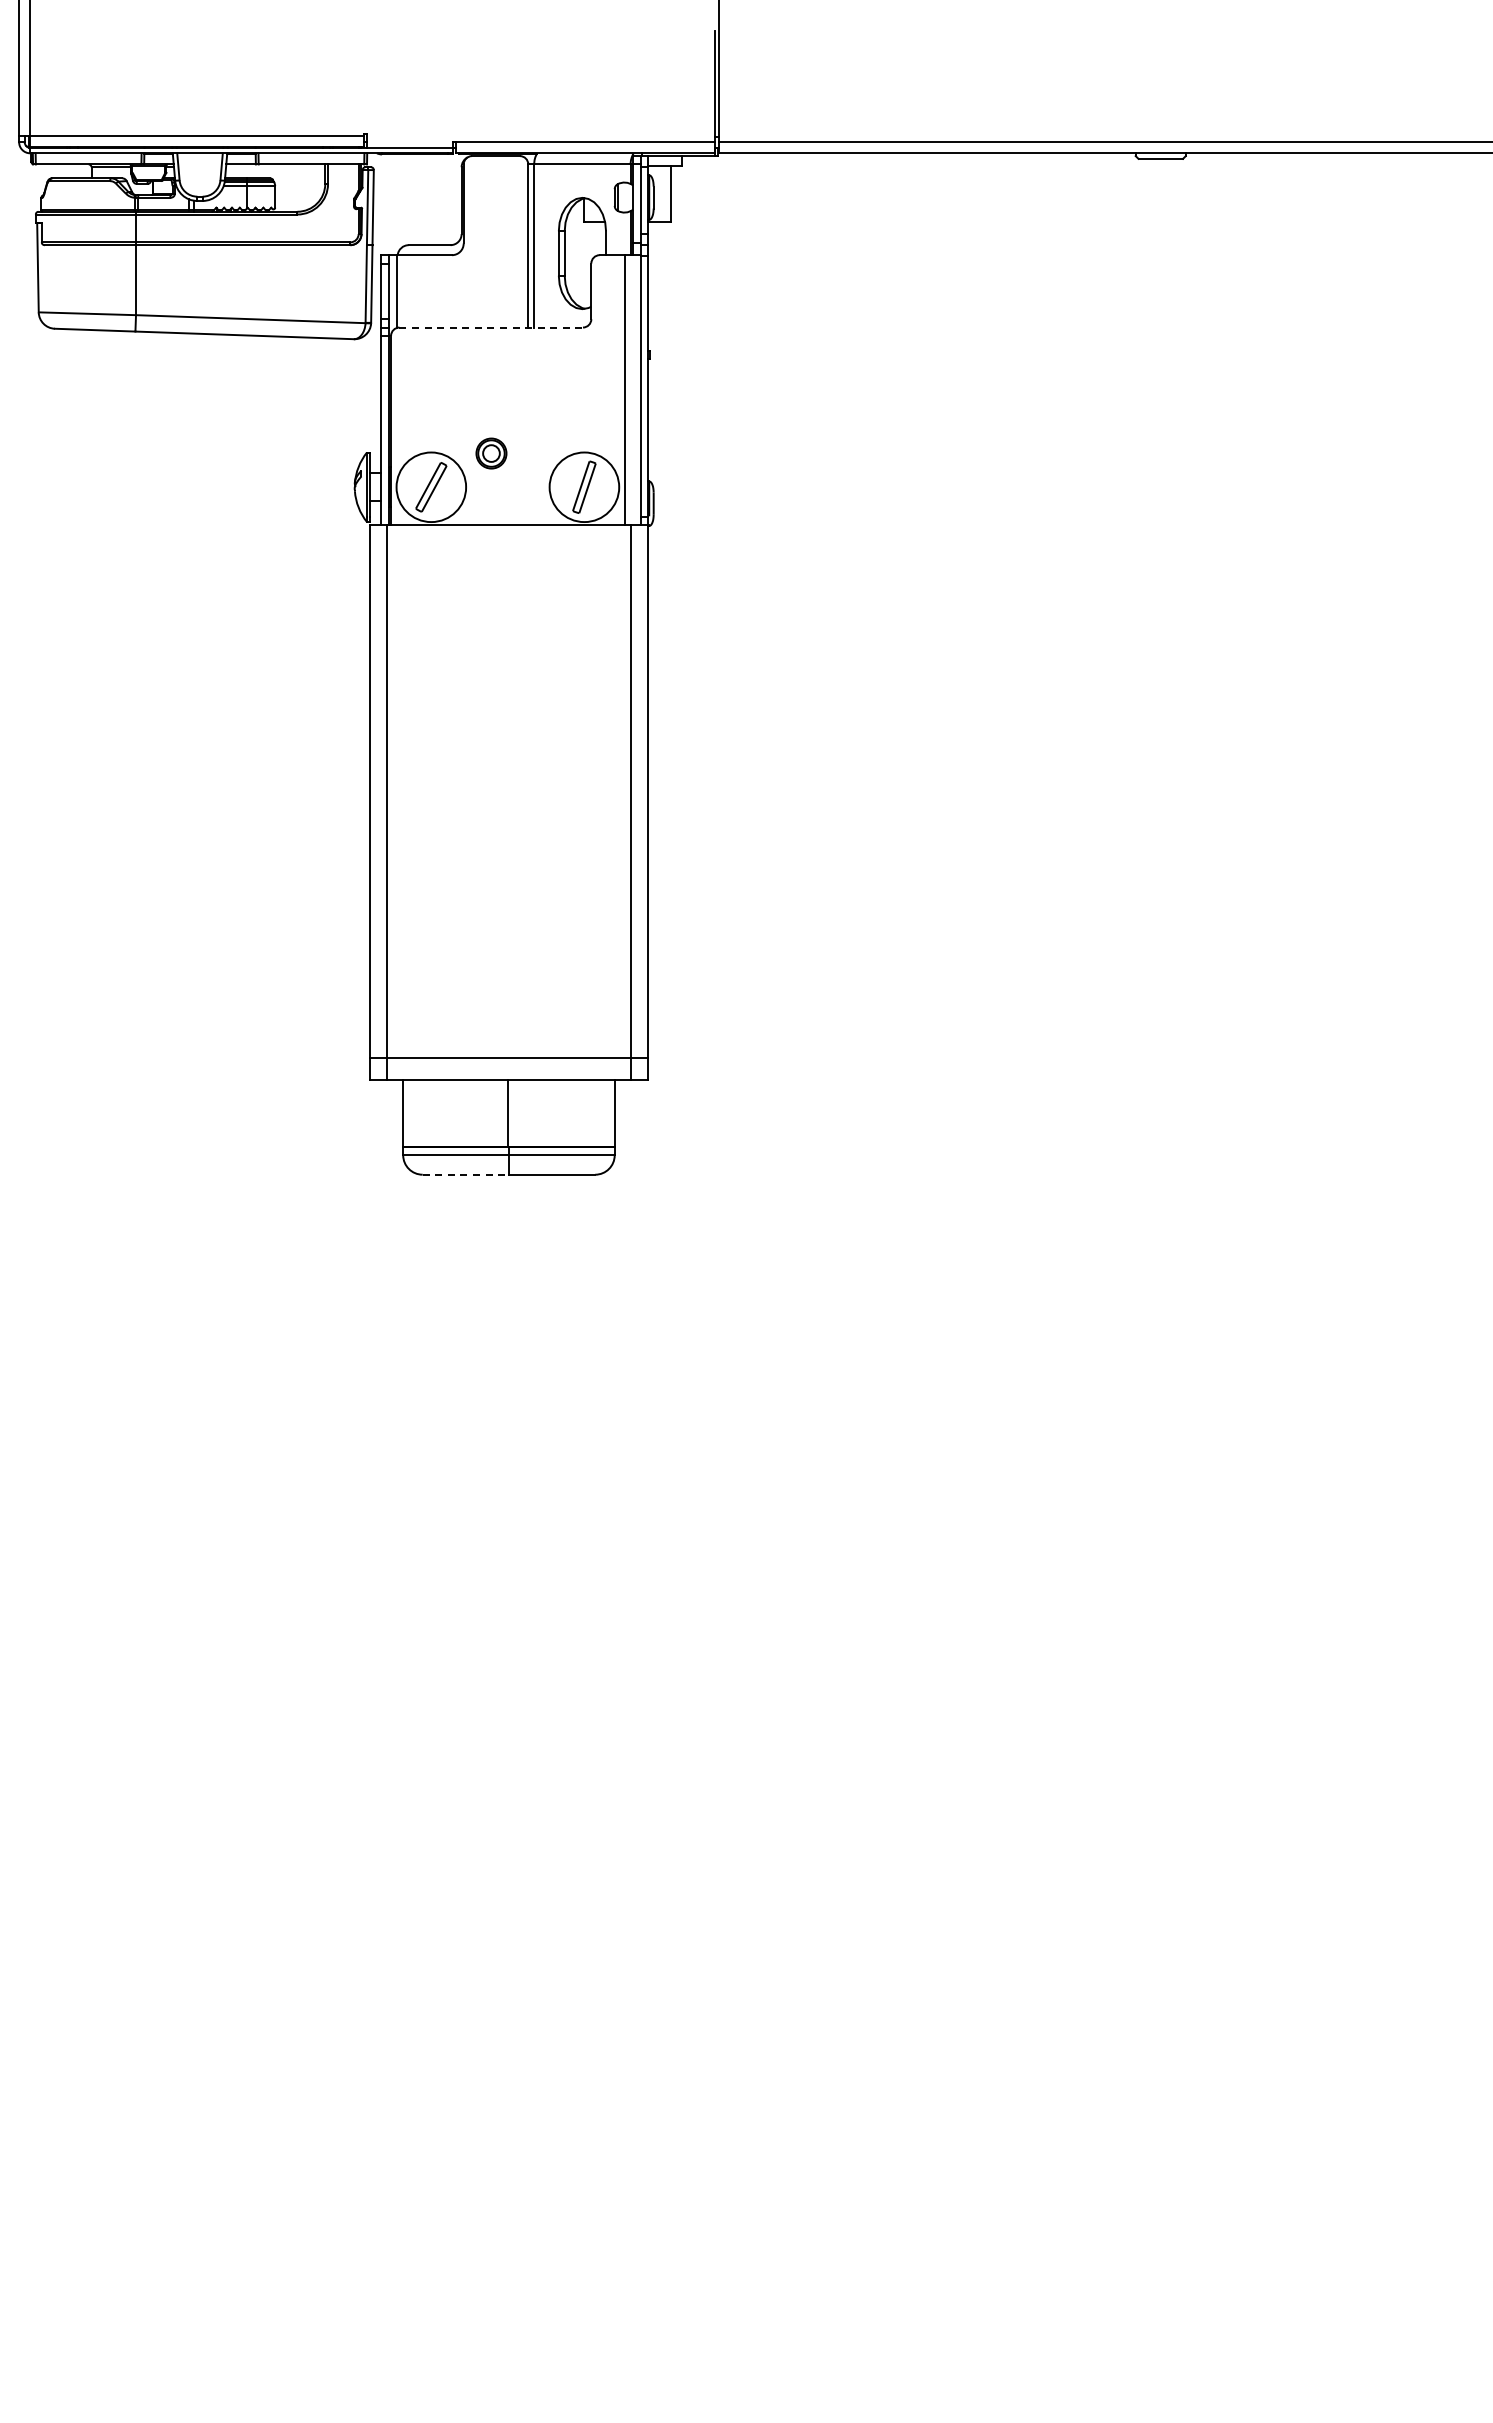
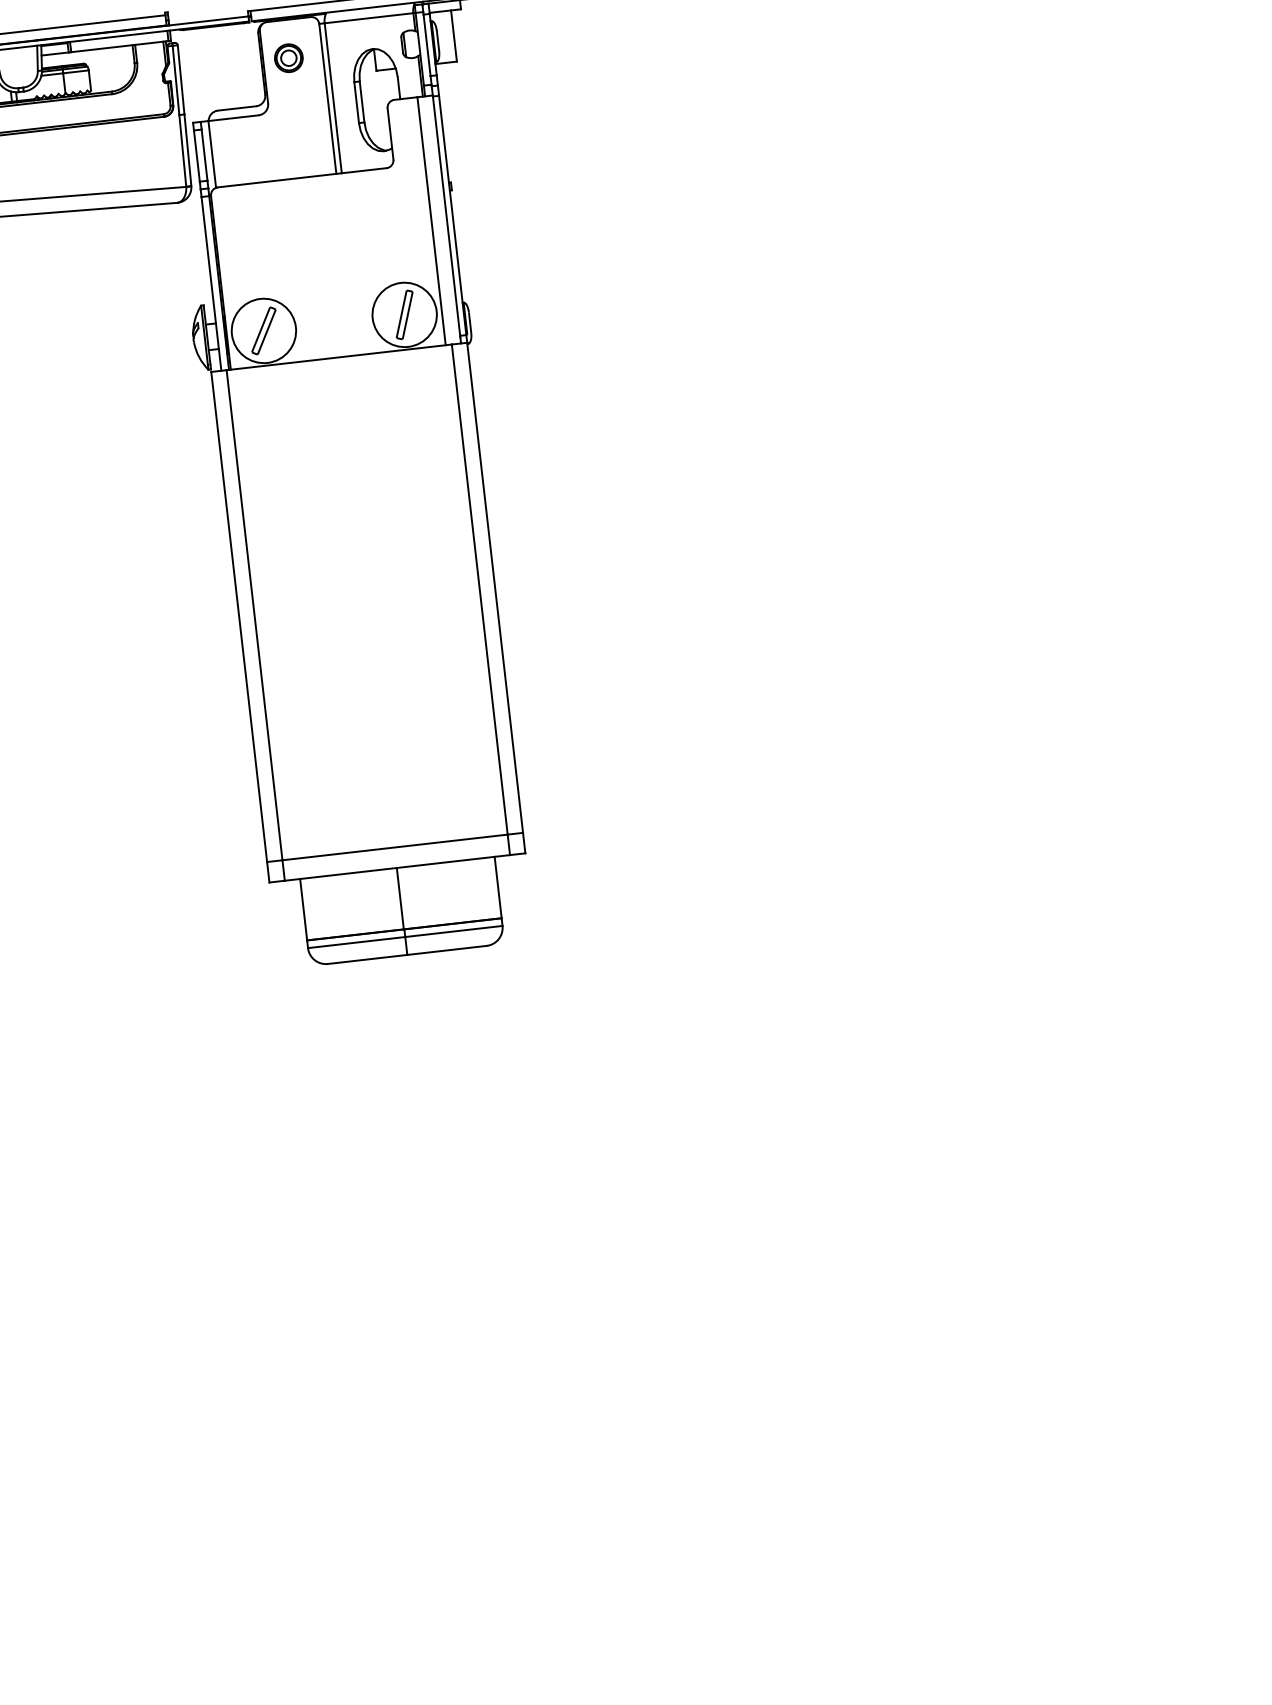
line: (491, 327) -> (302, 177), dashed -> solid
part: (491, 453) -> (288, 58), moved
line: (466, 1174) -> (368, 959), dashed -> solid

